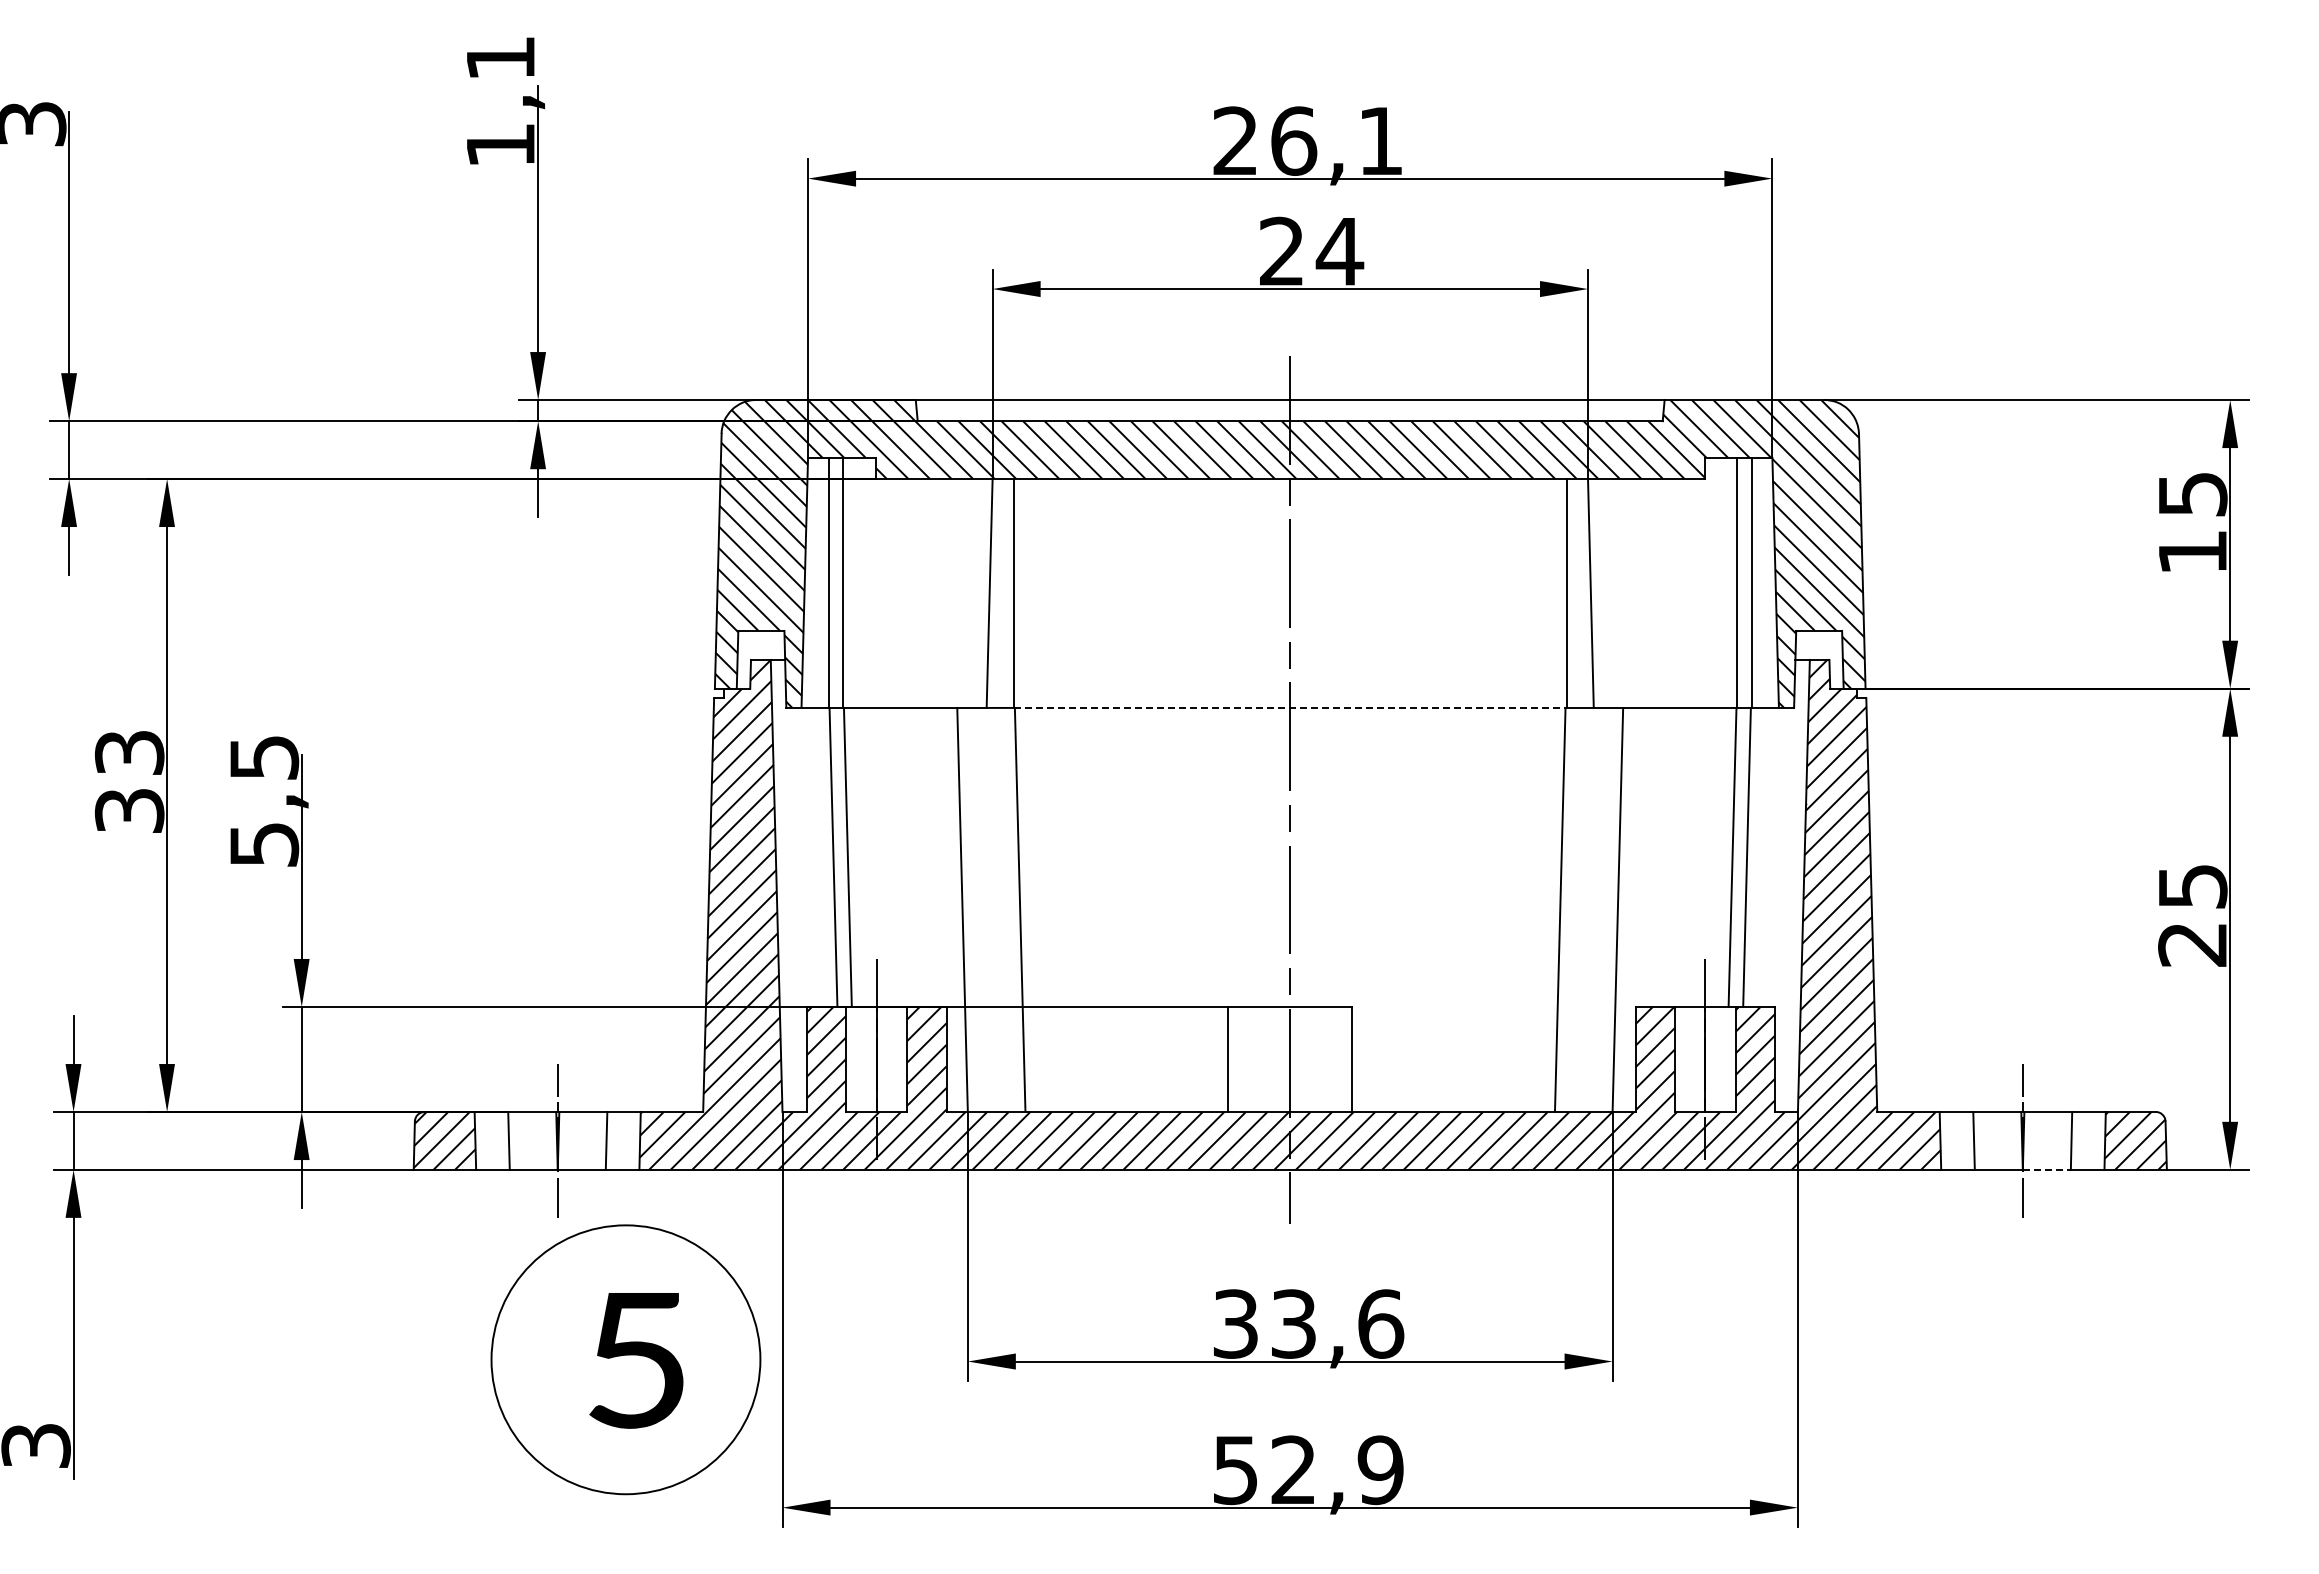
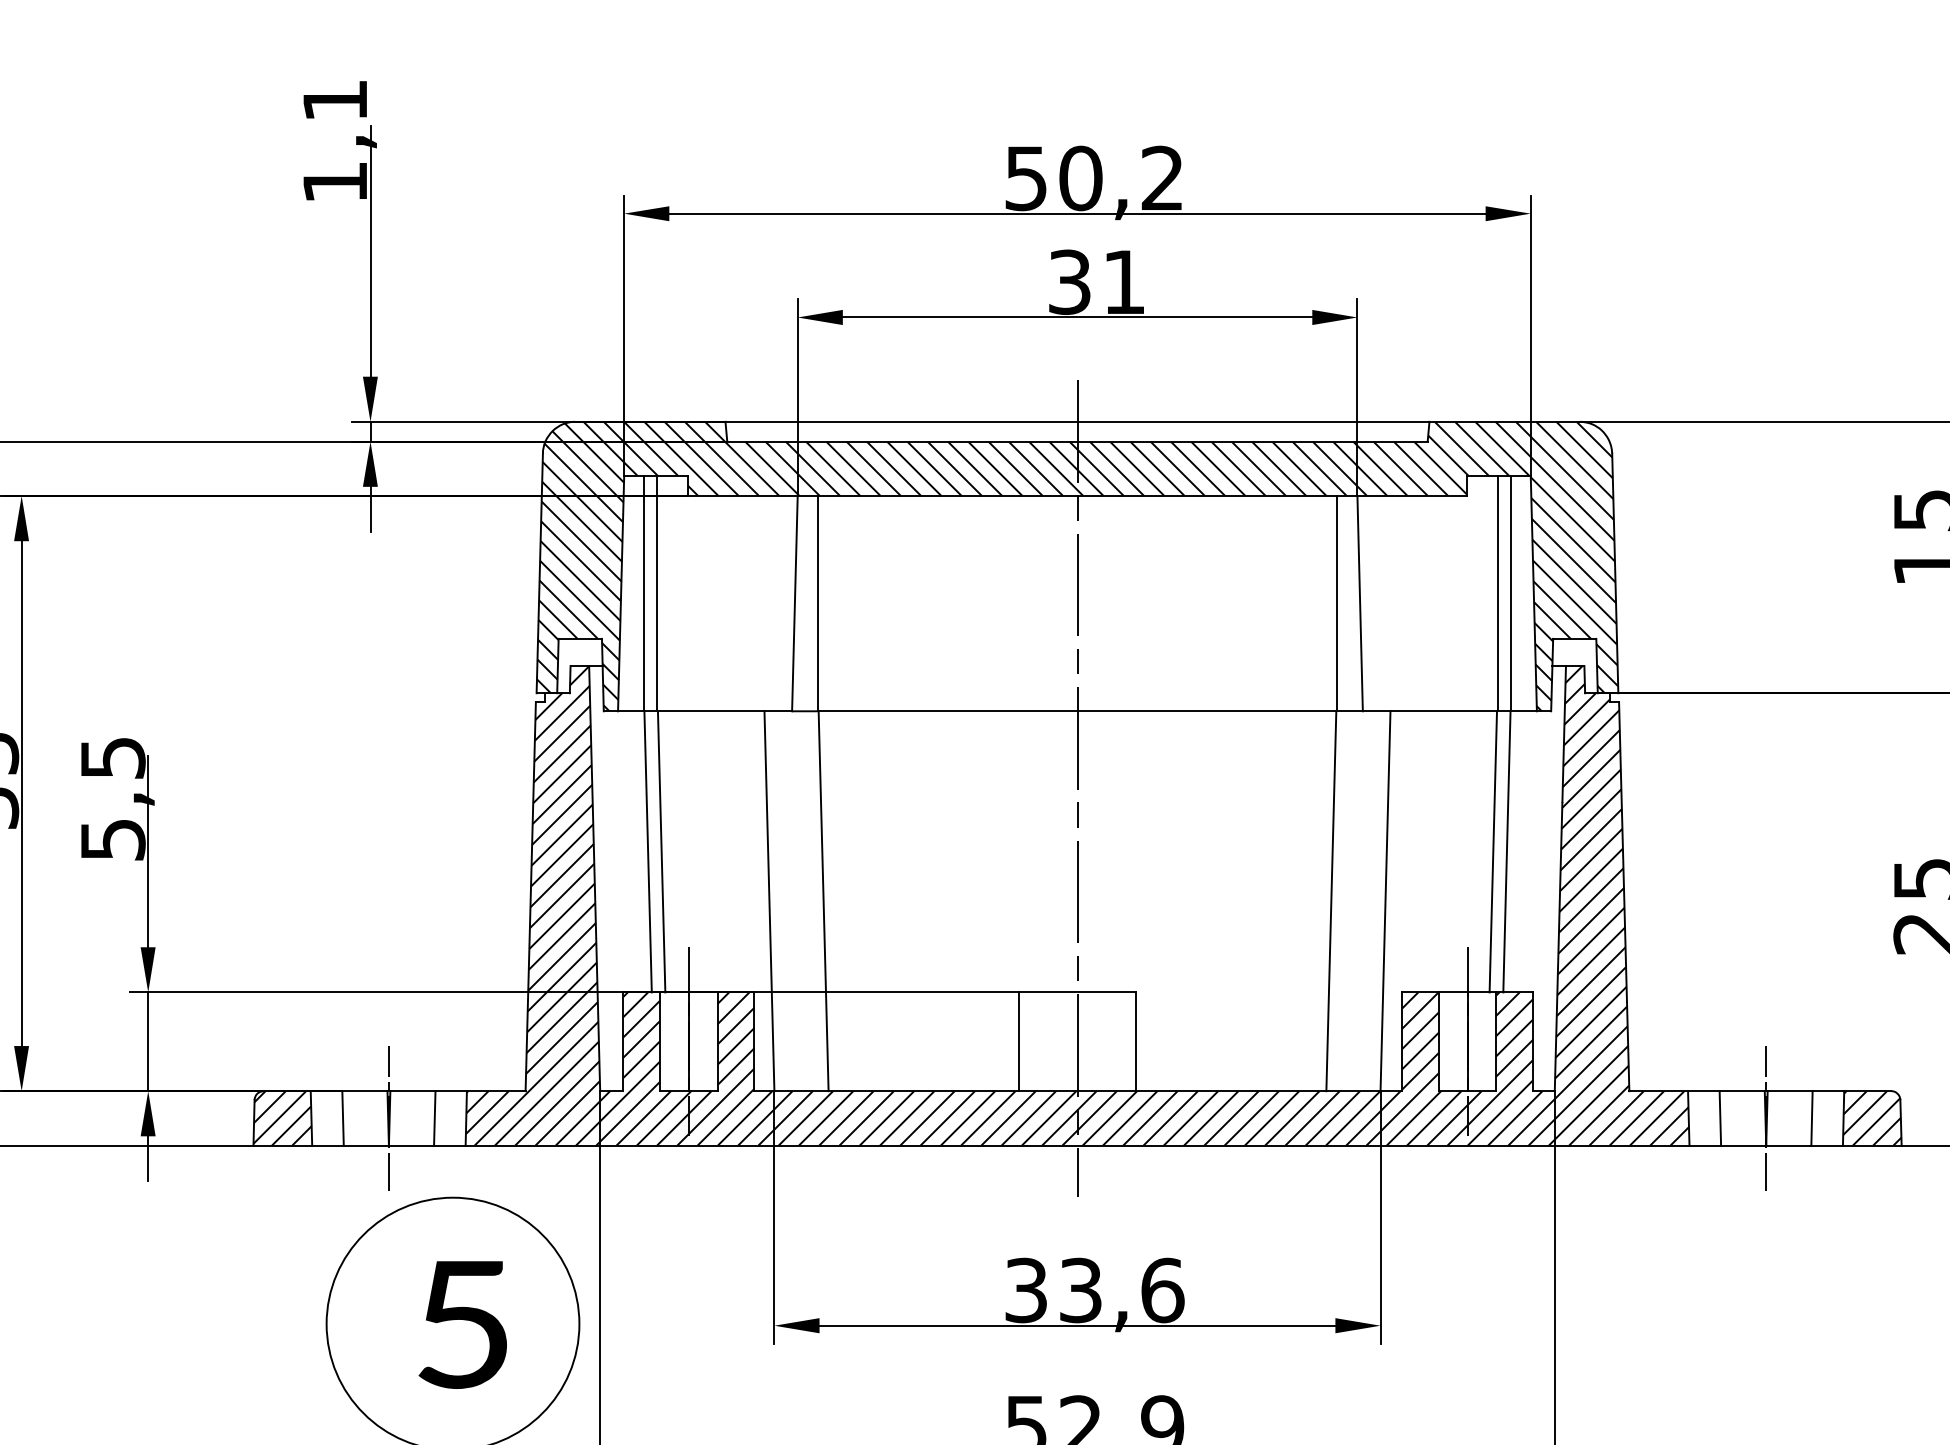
text: (1307, 140) -> (1093, 177), 26,1 -> 50,2
text: (1312, 251) -> (1098, 282), 24 -> 31
line: (1290, 707) -> (1077, 710), dashed -> solid
line: (2047, 1169) -> (1789, 1145), dashed -> solid

